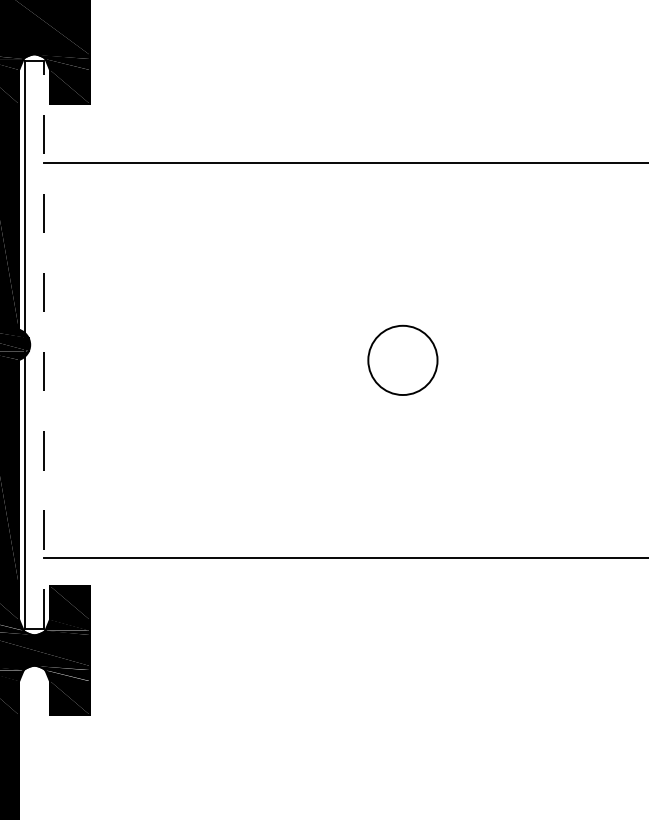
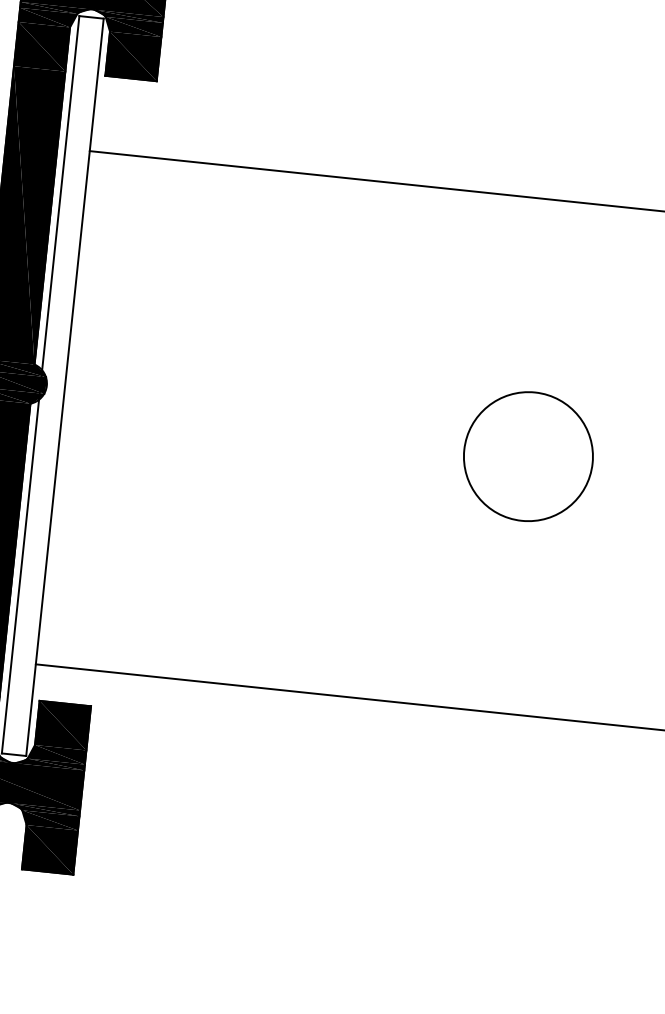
line: (44, 344) -> (65, 387), dashed -> solid
circle: (402, 360) -> (527, 456), size x1.43

